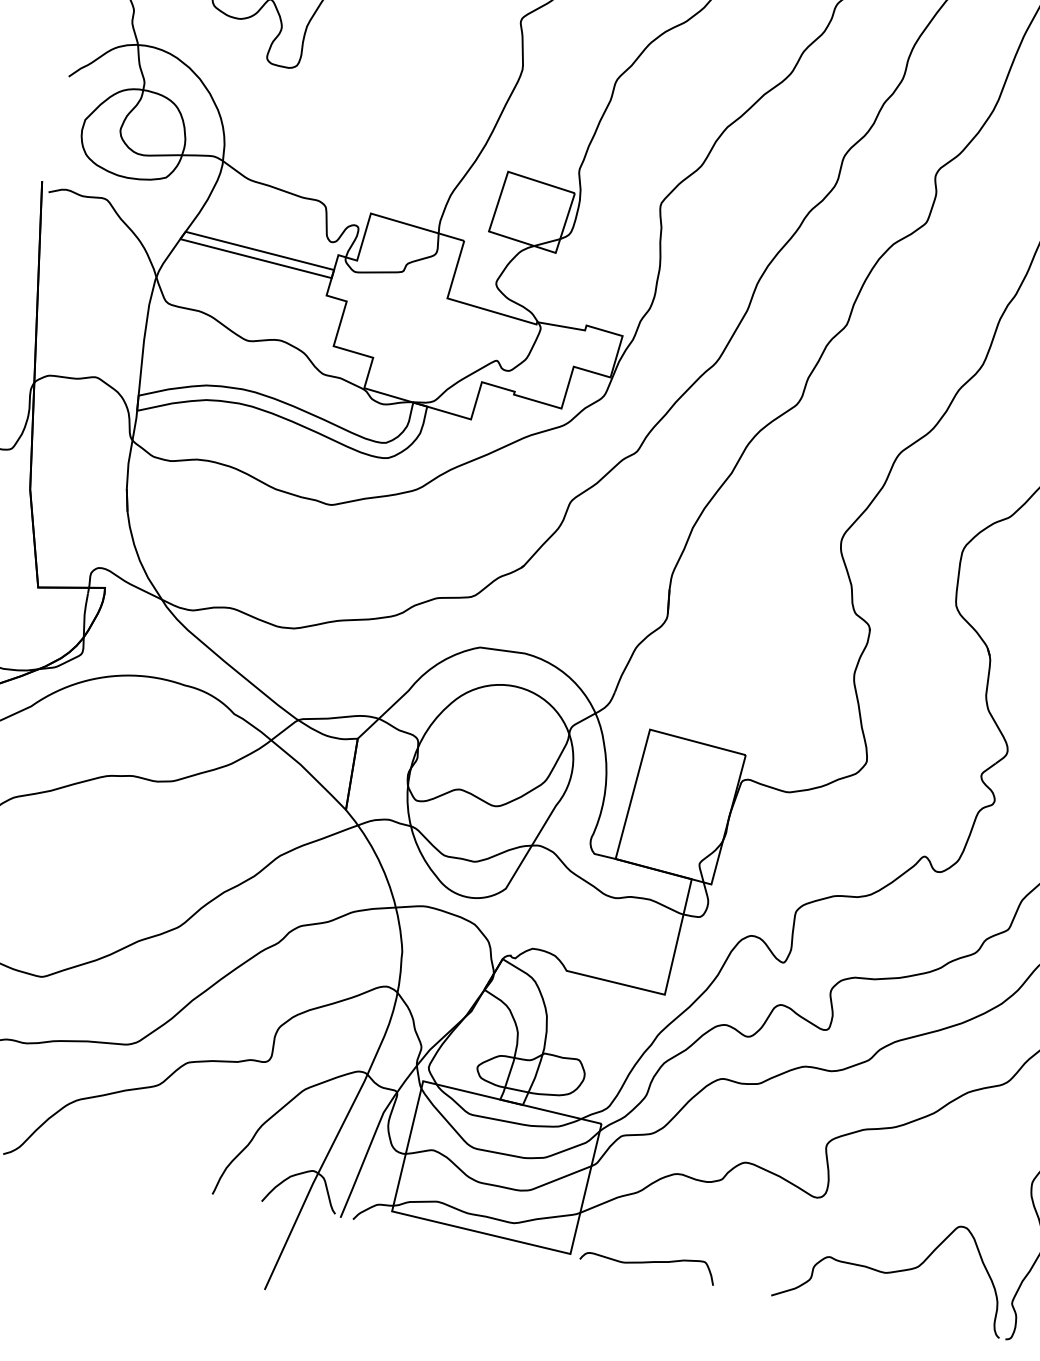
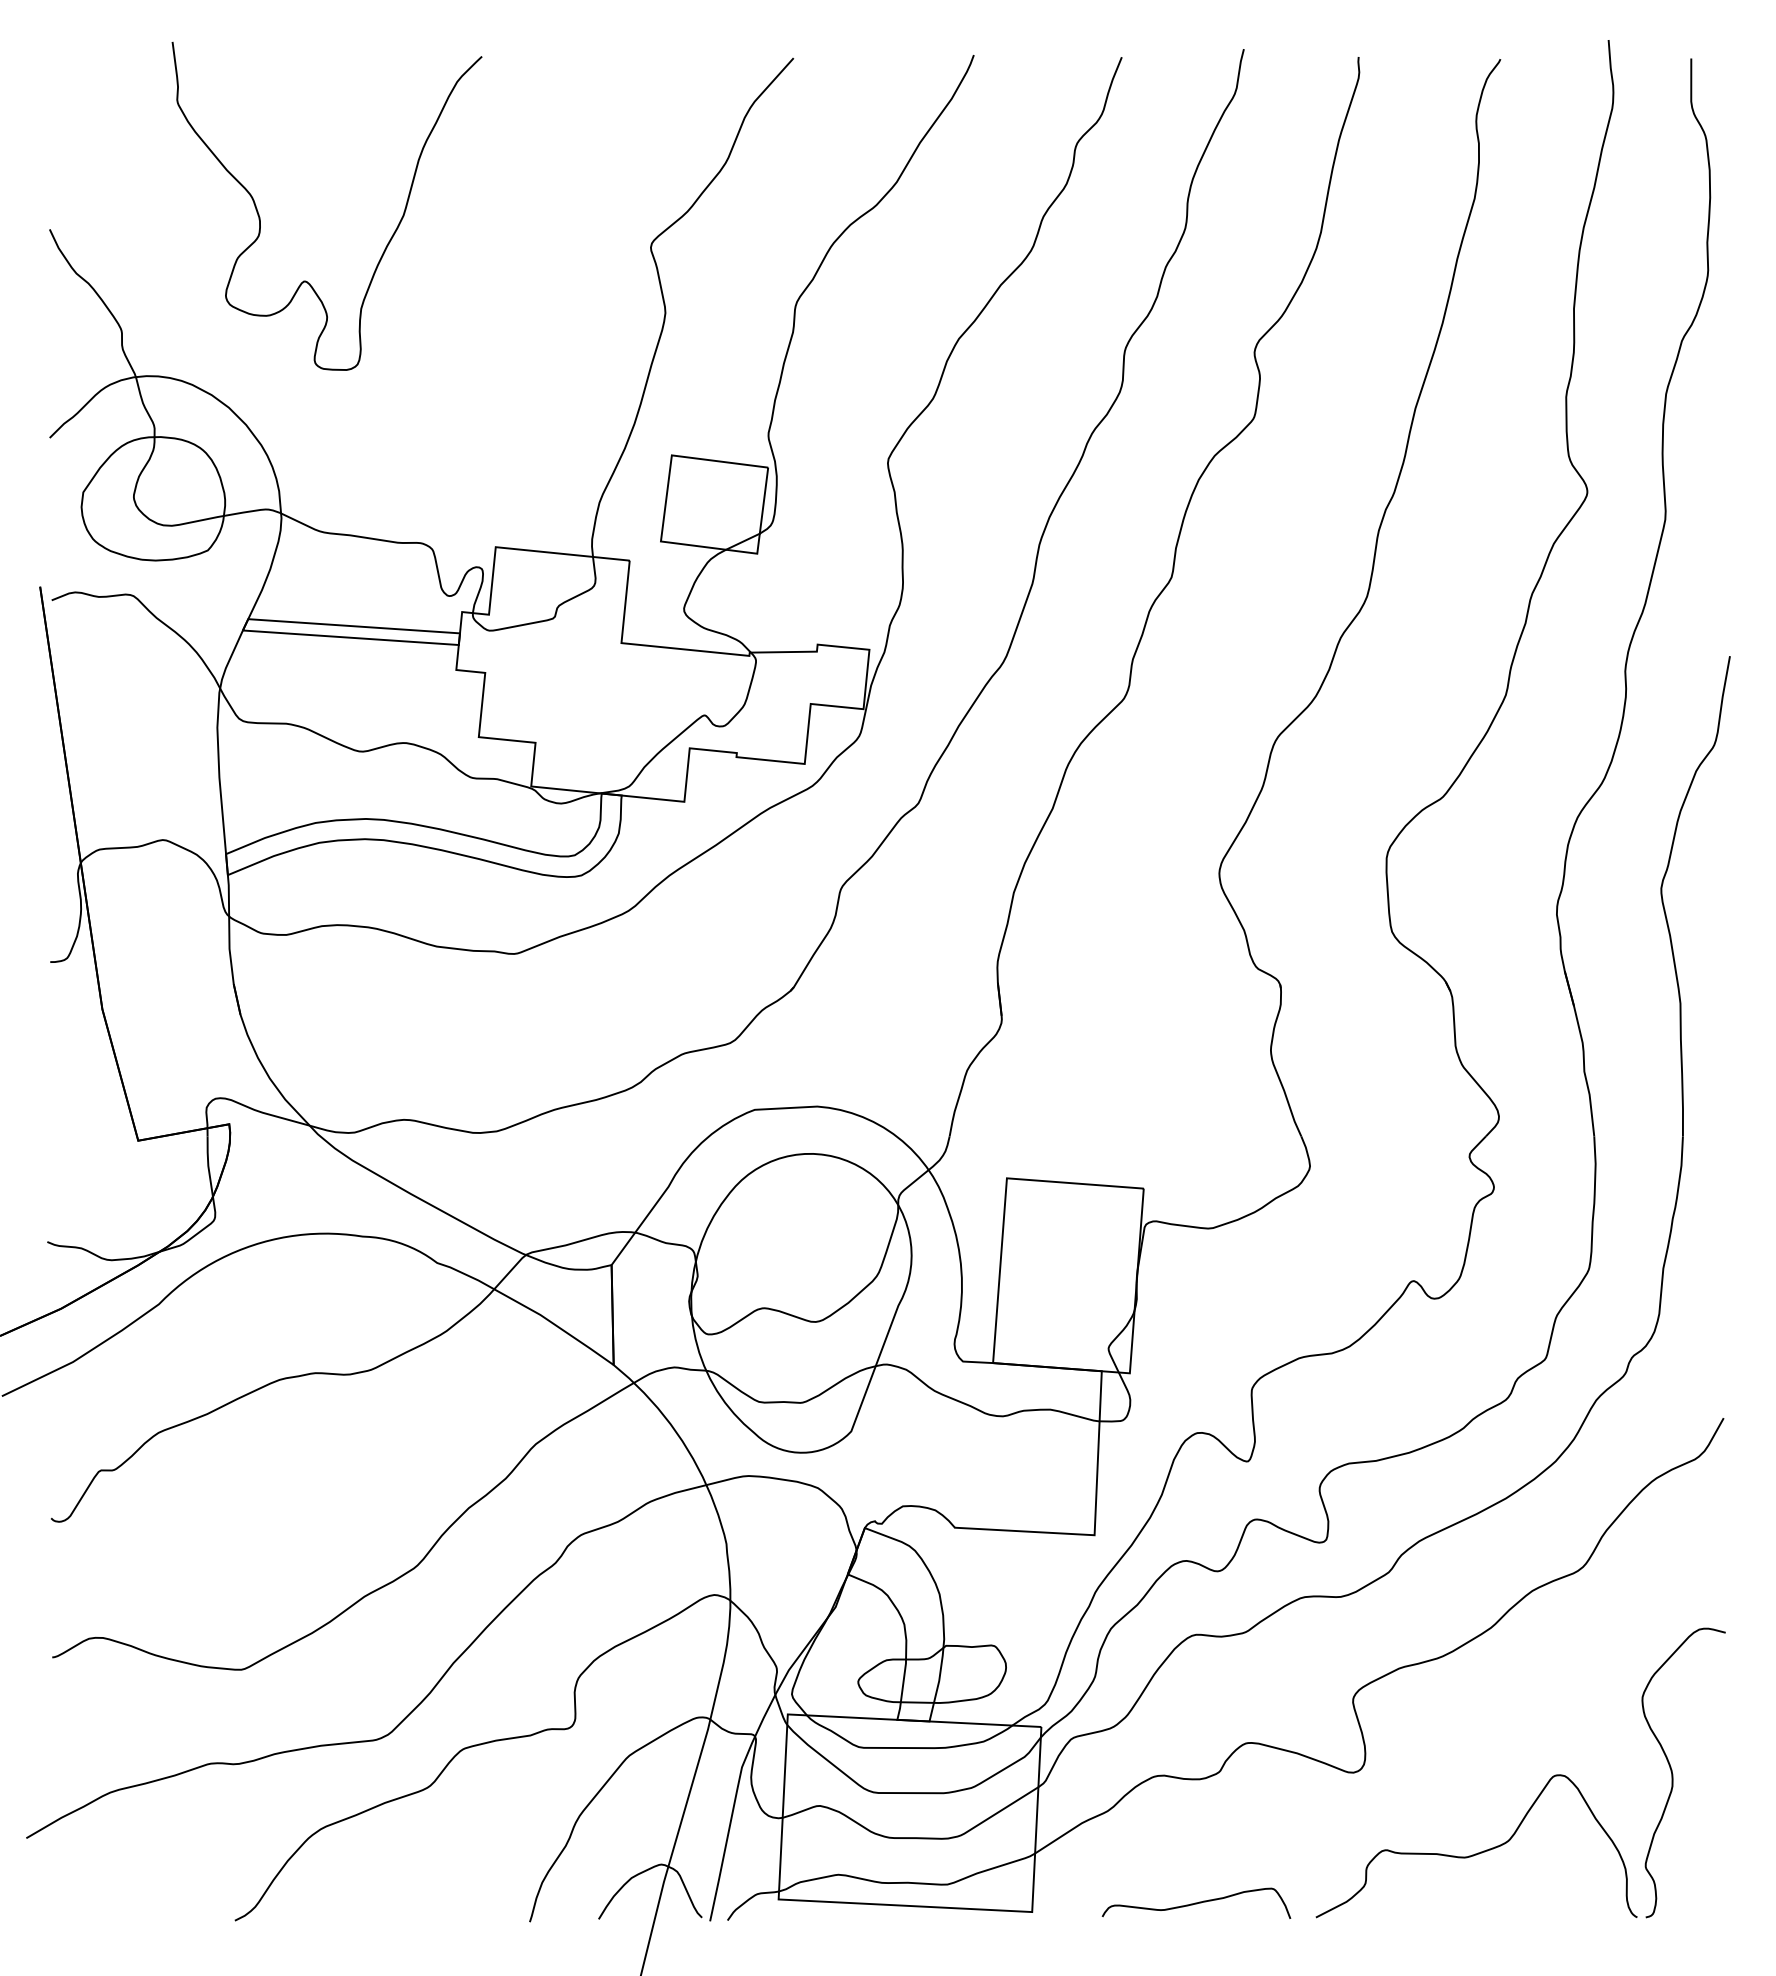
curve: (648, 1261) -> (1196, 1902), moved

